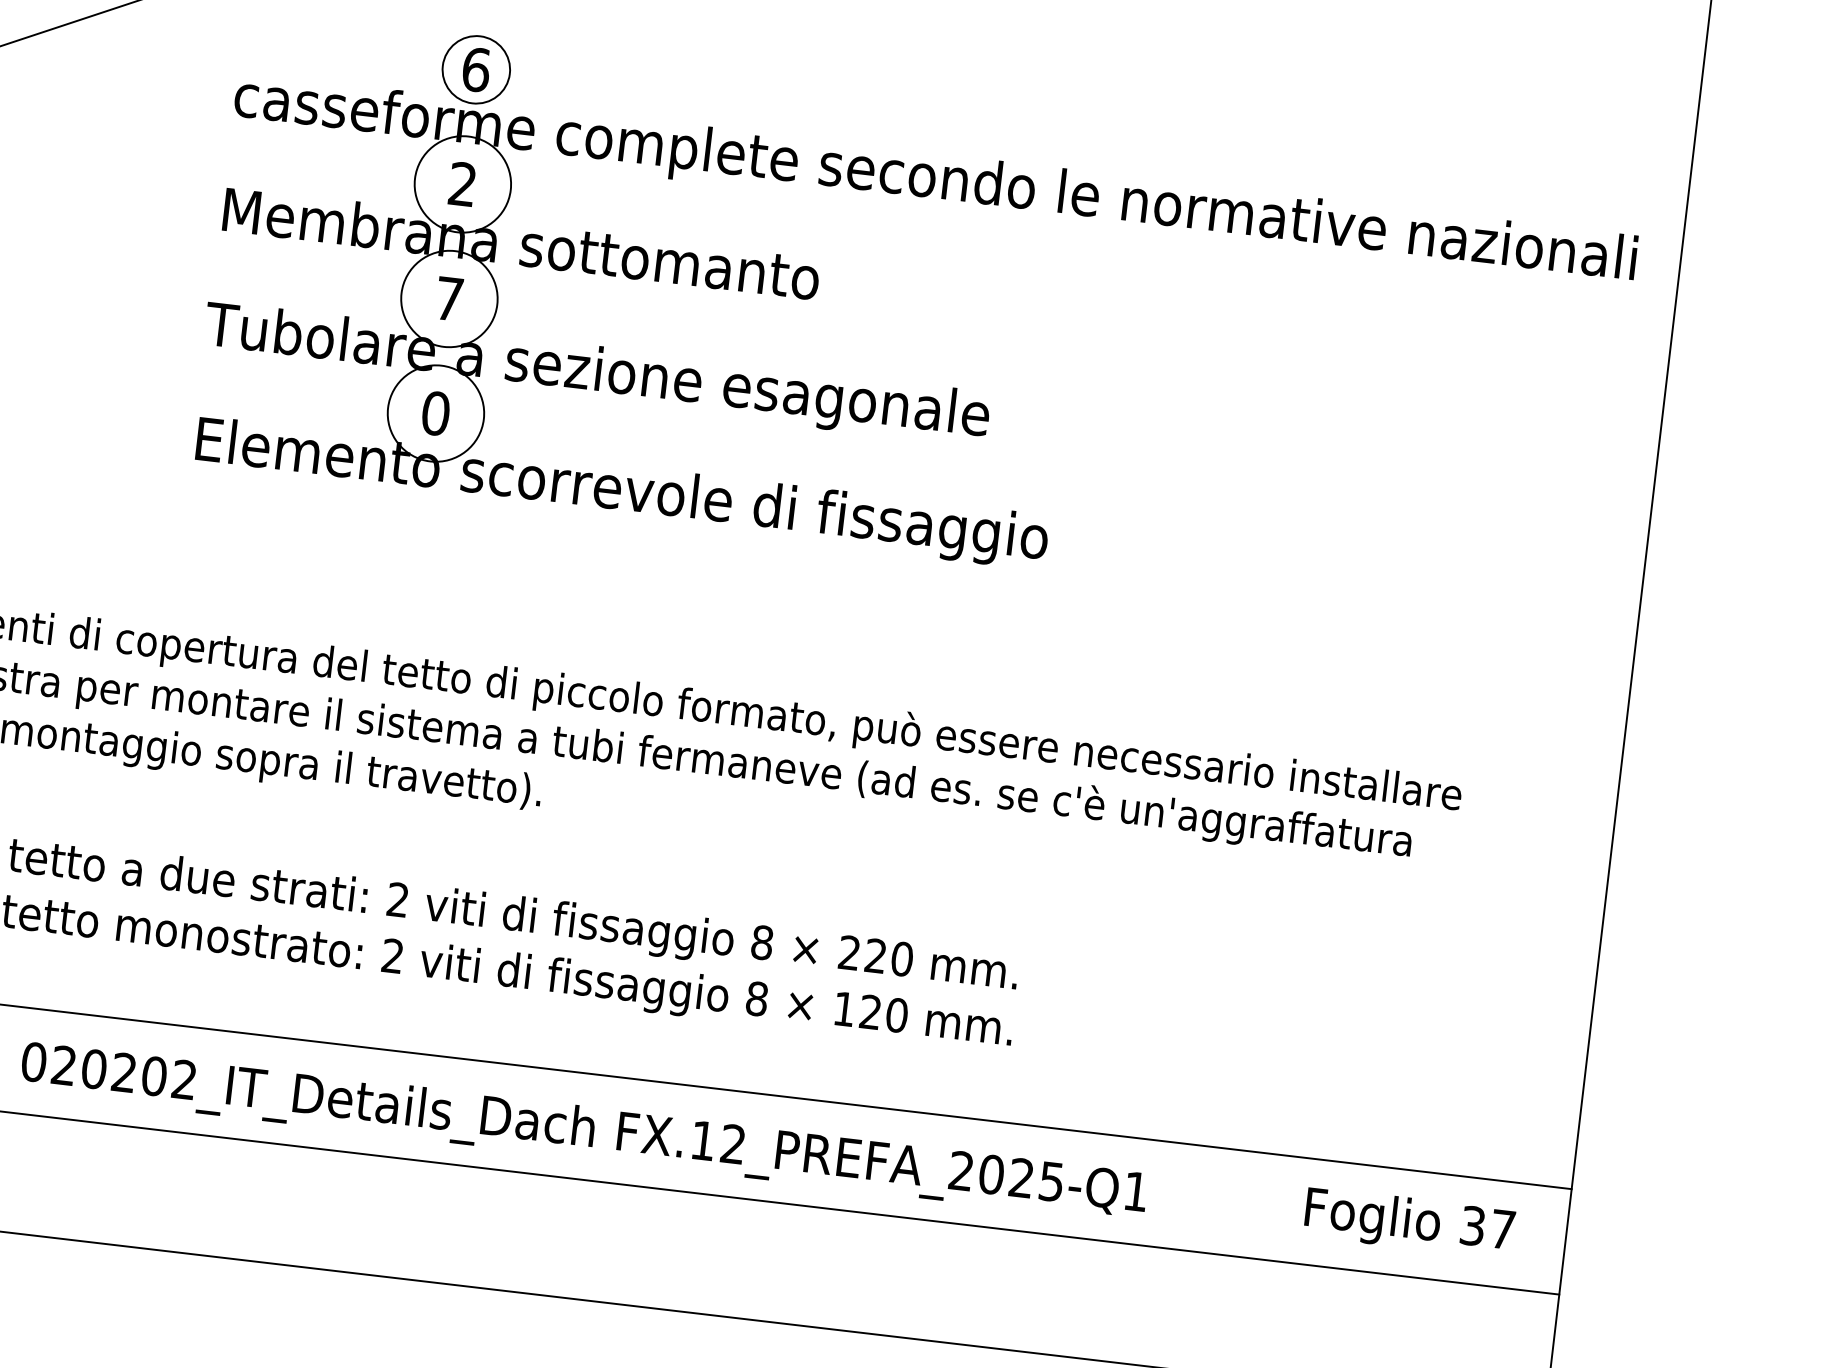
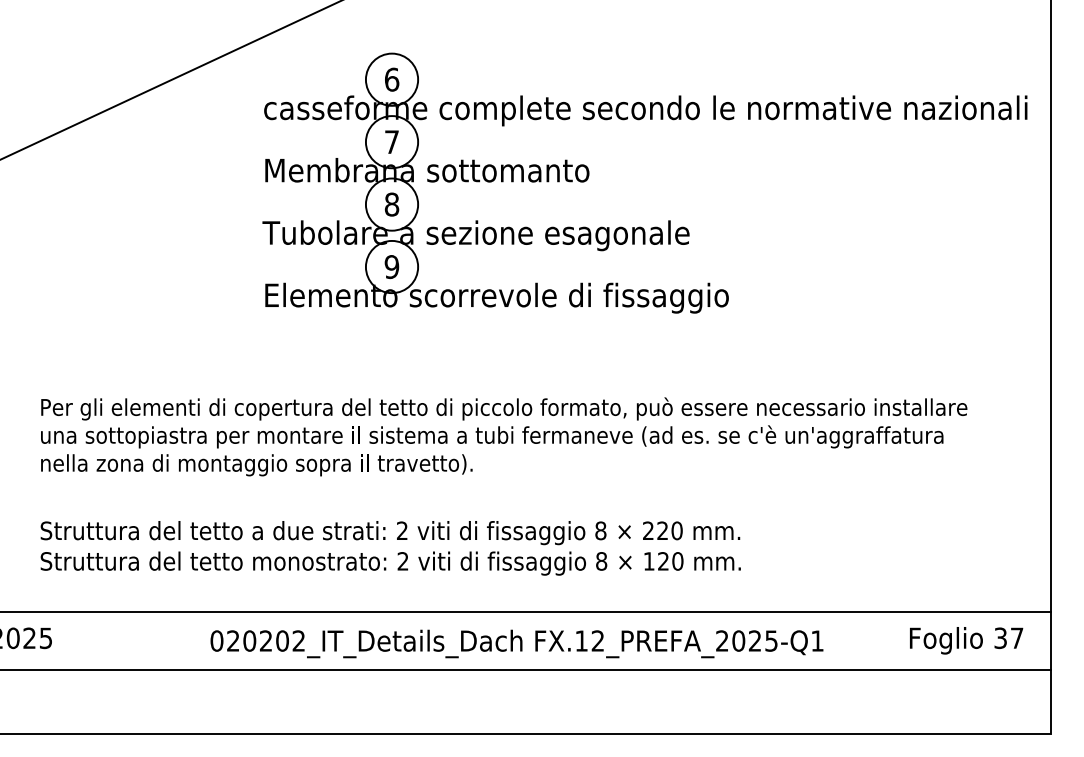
circle: (475, 69) -> (391, 79), size x1.43
text: (462, 183) -> (391, 141), 2 -> 7
text: (448, 298) -> (391, 204), 7 -> 8
text: (434, 414) -> (391, 267), 0 -> 9

